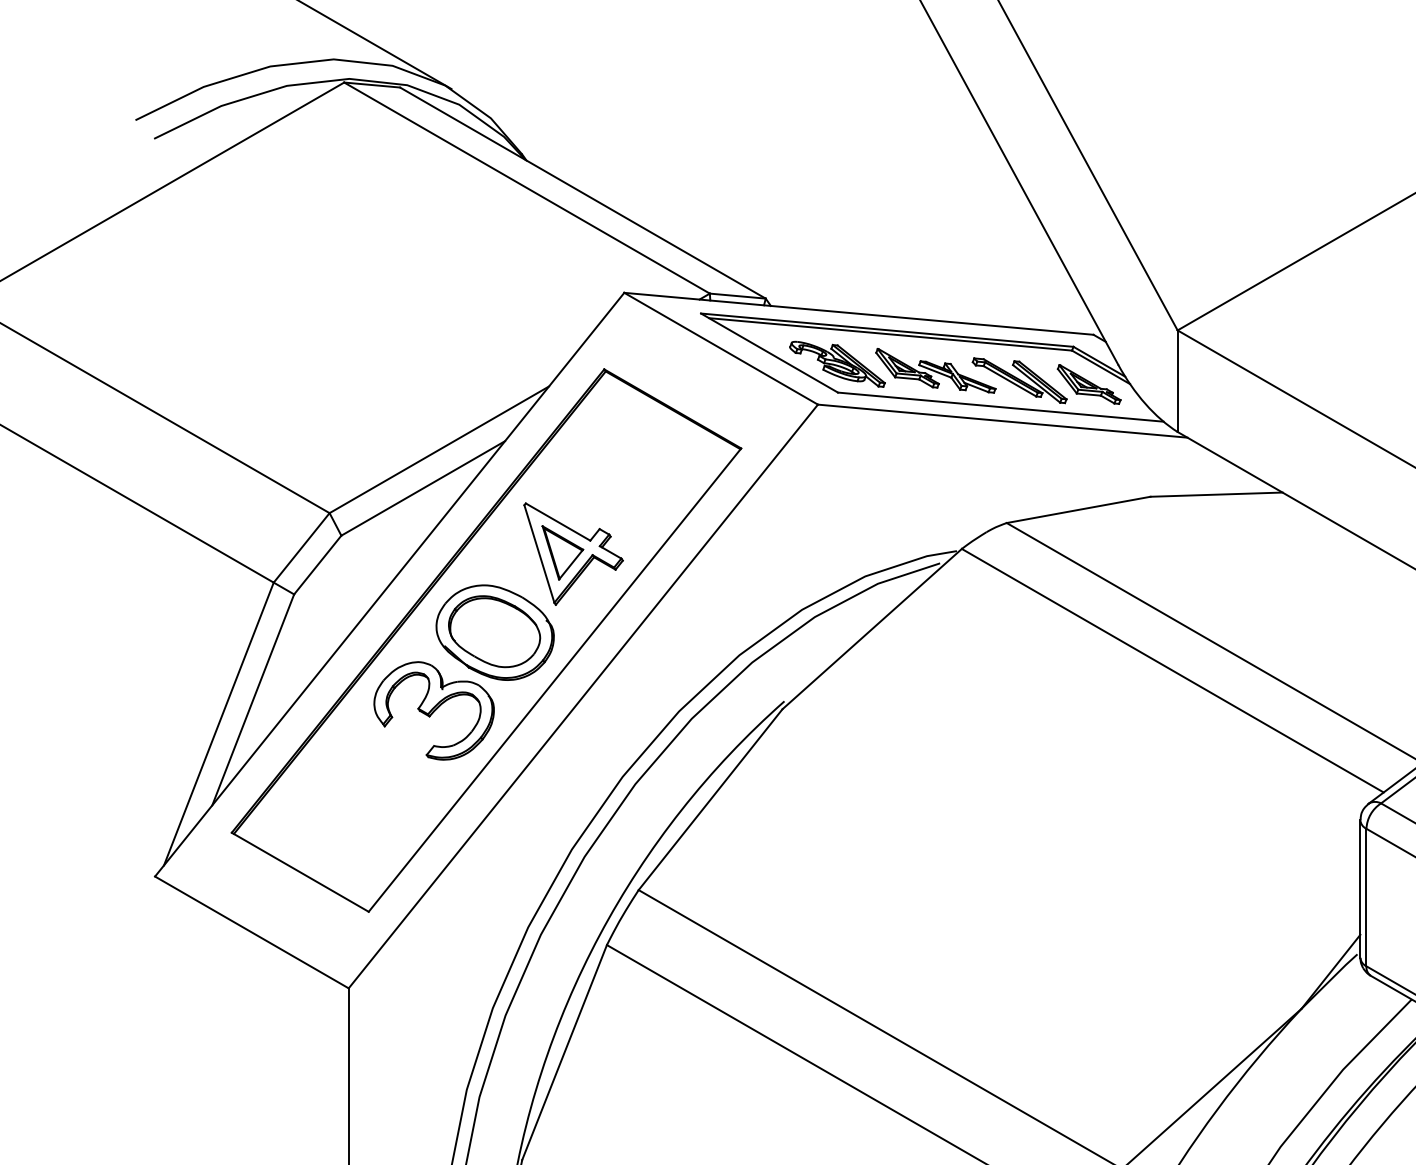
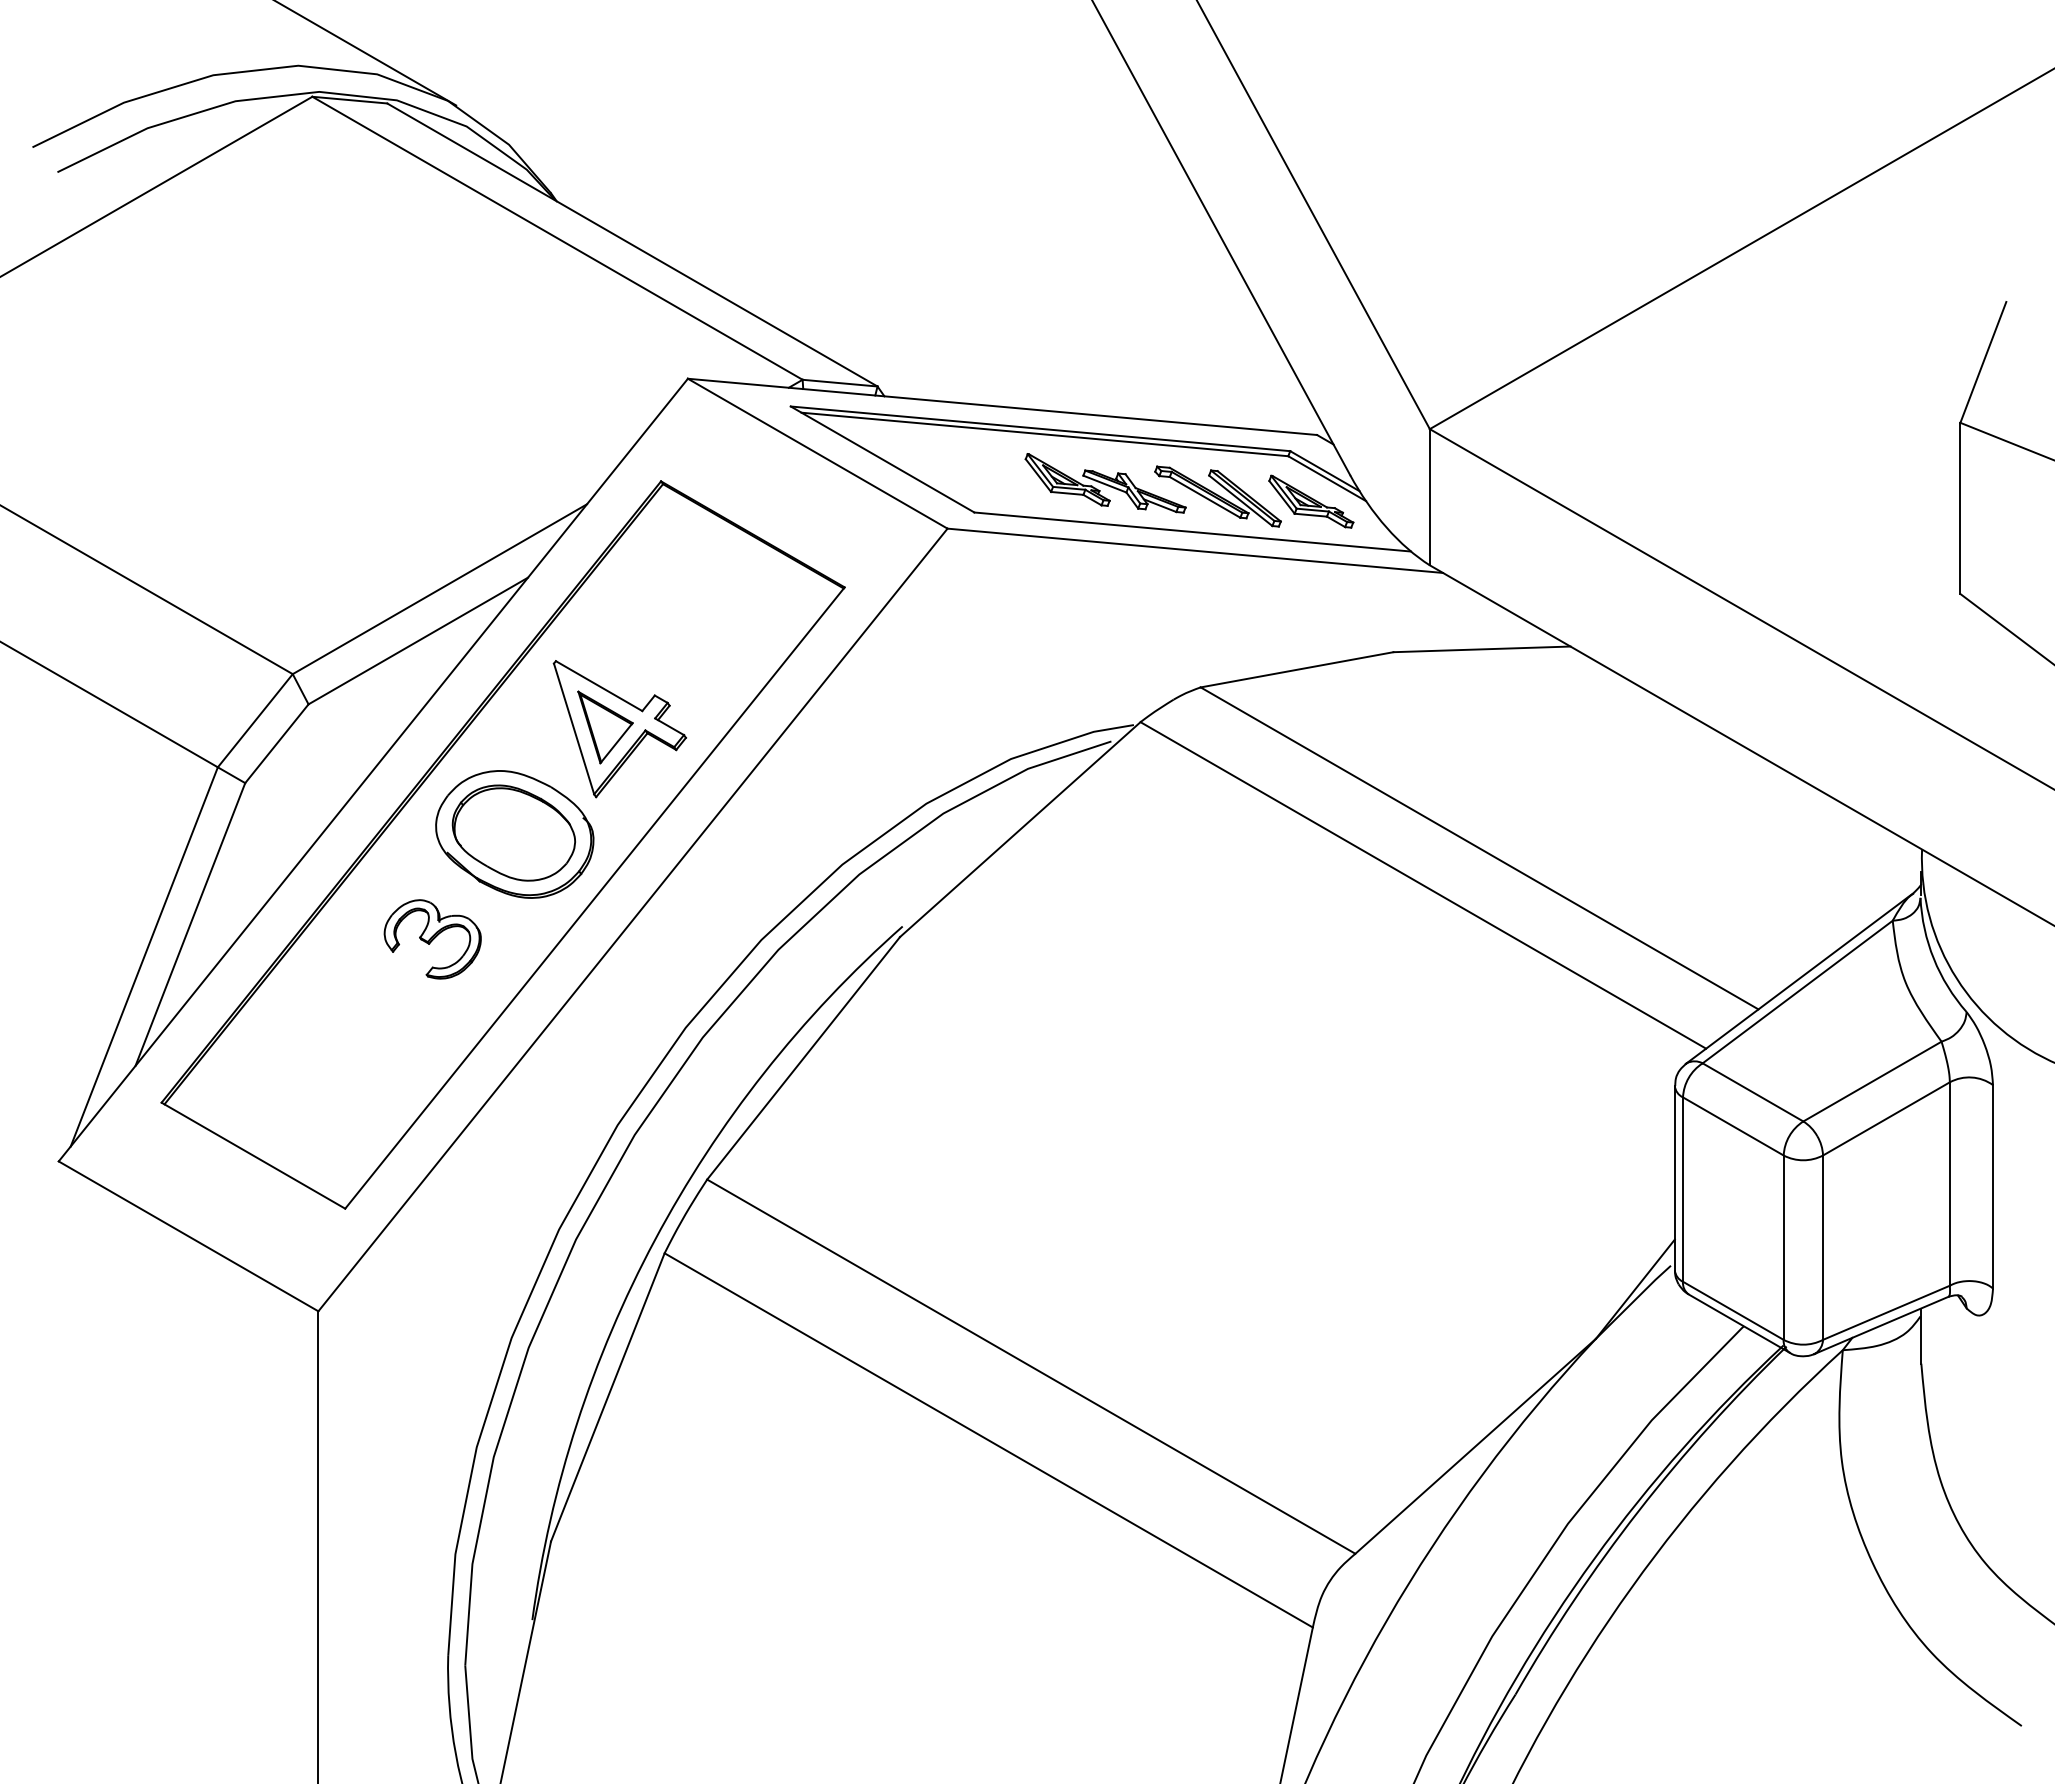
part: (837, 364) -> (973, 474), removed
part: (433, 711) -> (432, 939), size x0.6

